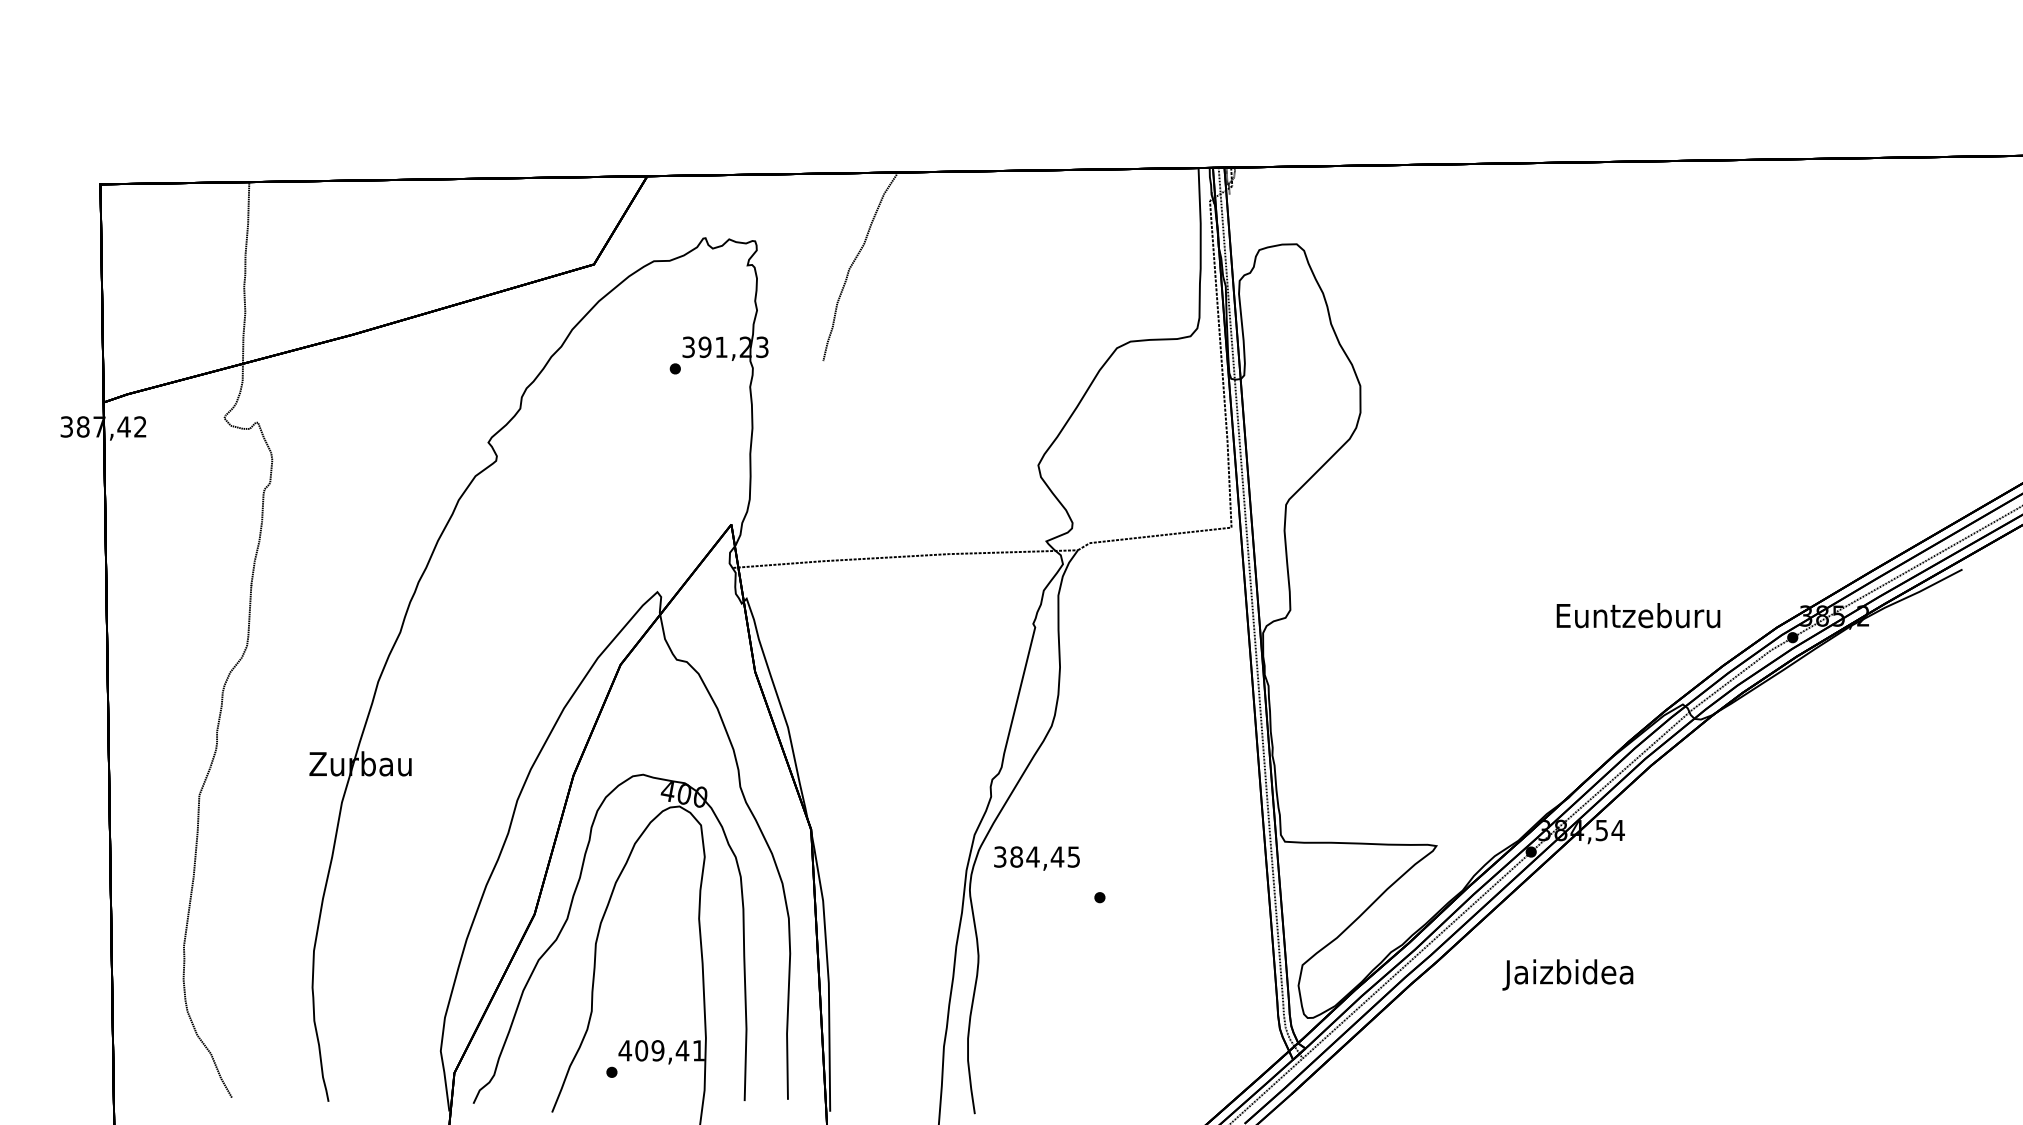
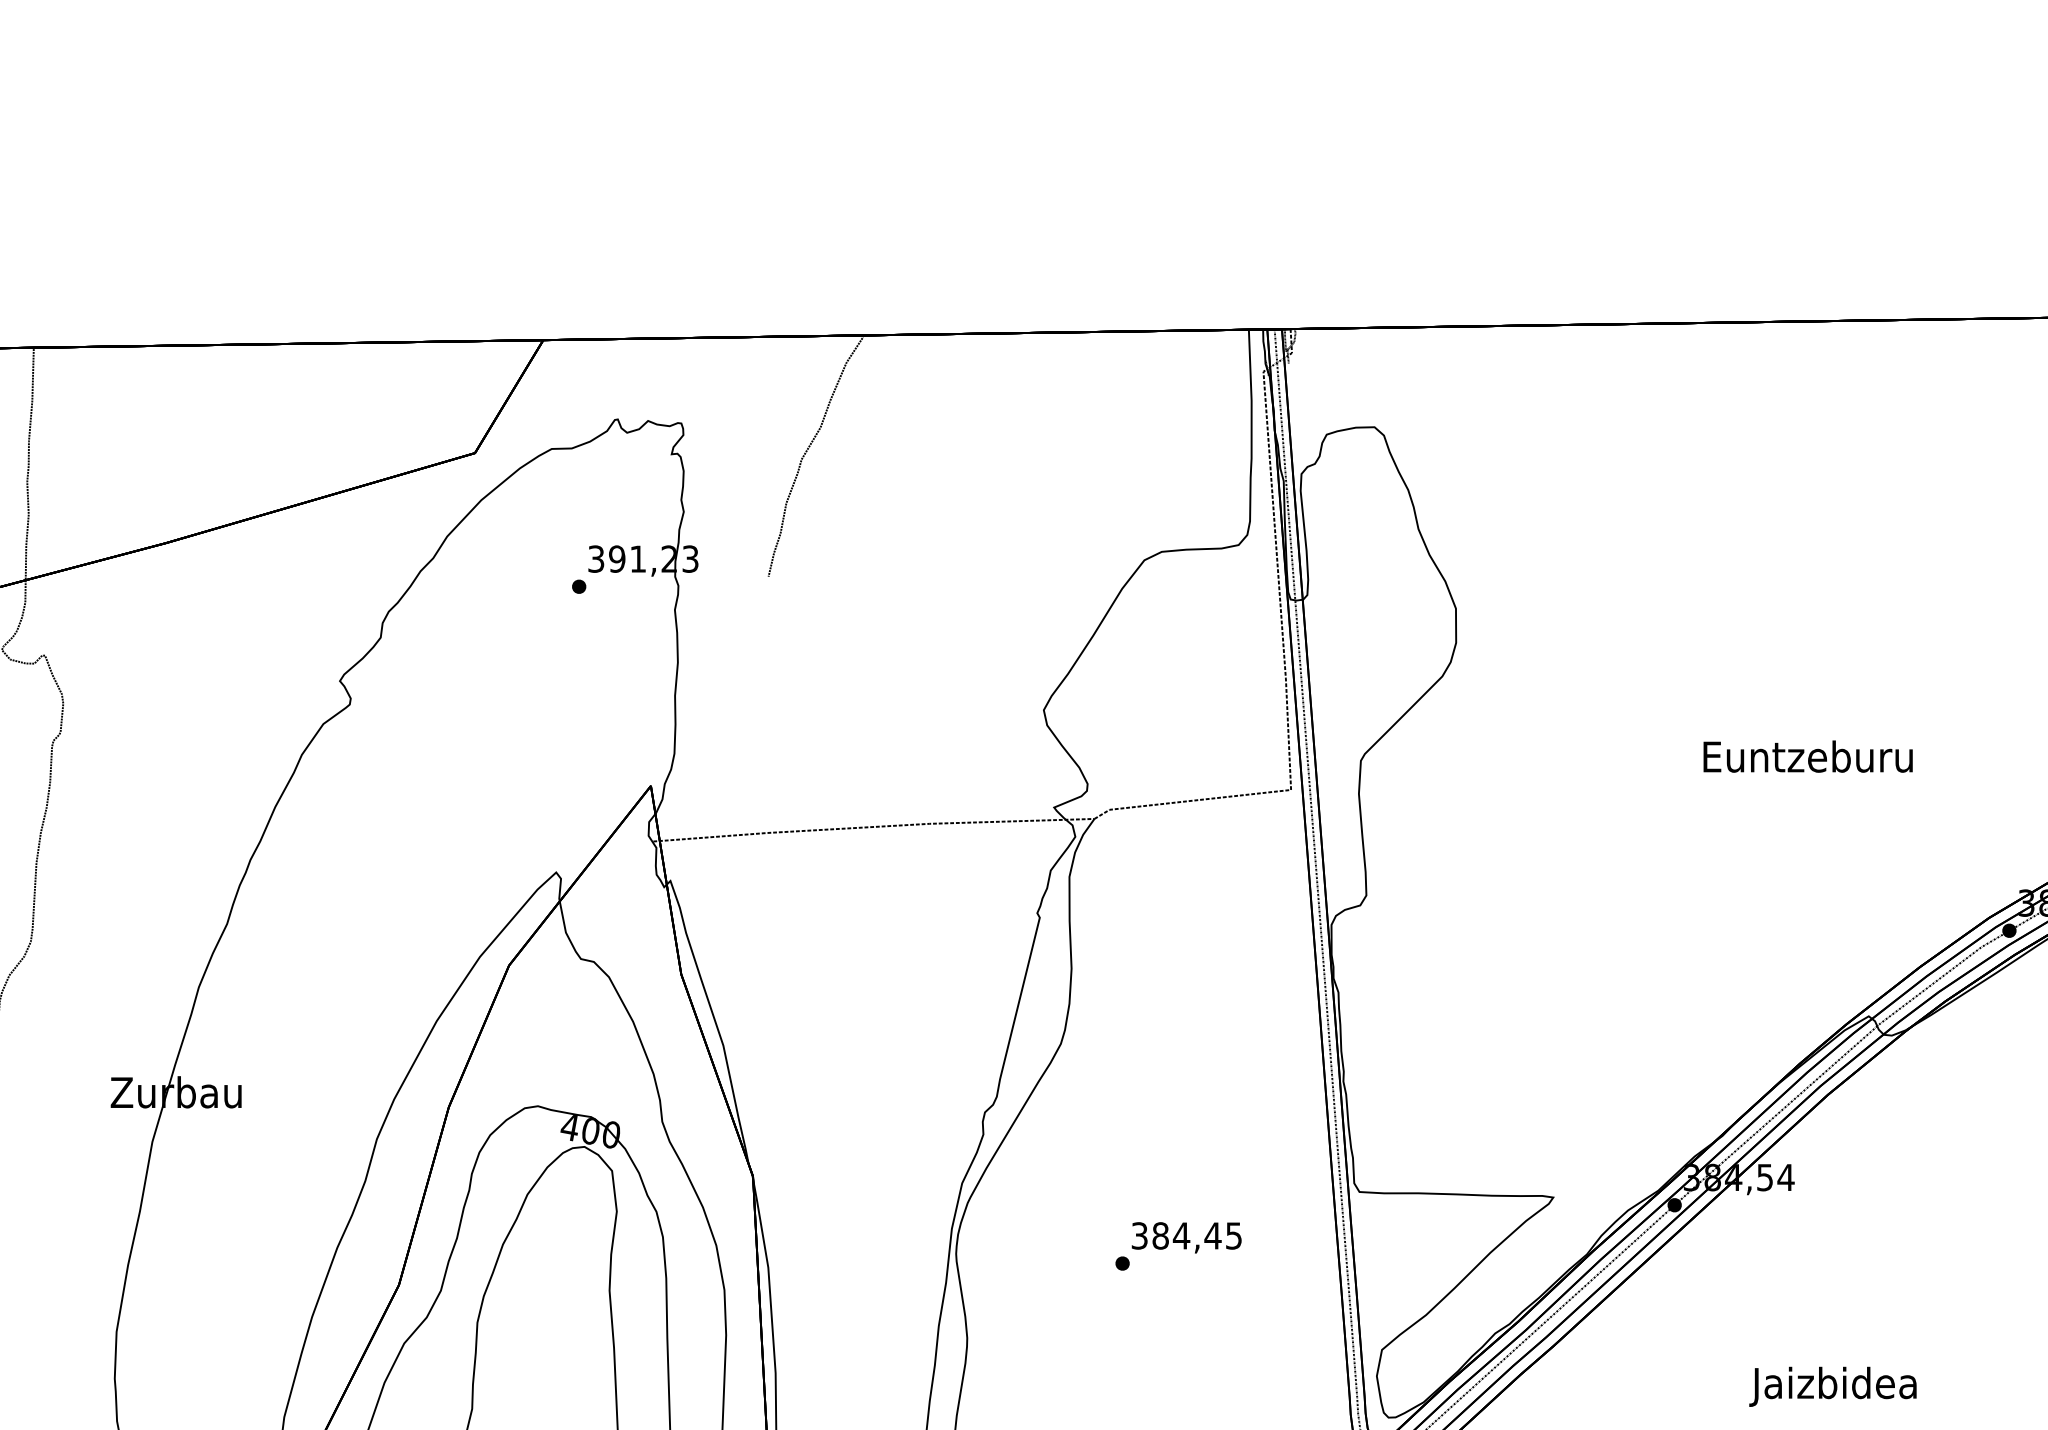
text: (1638, 615) -> (1808, 756), moved
text: (1036, 858) -> (1186, 1237), moved
text: (1567, 974) -> (1832, 1386), moved

